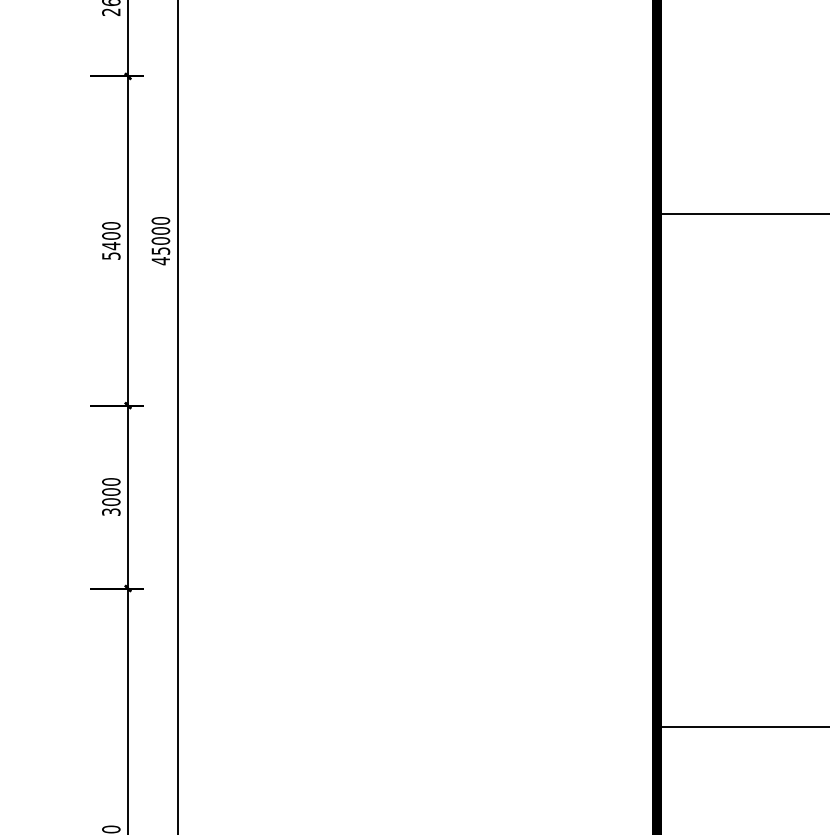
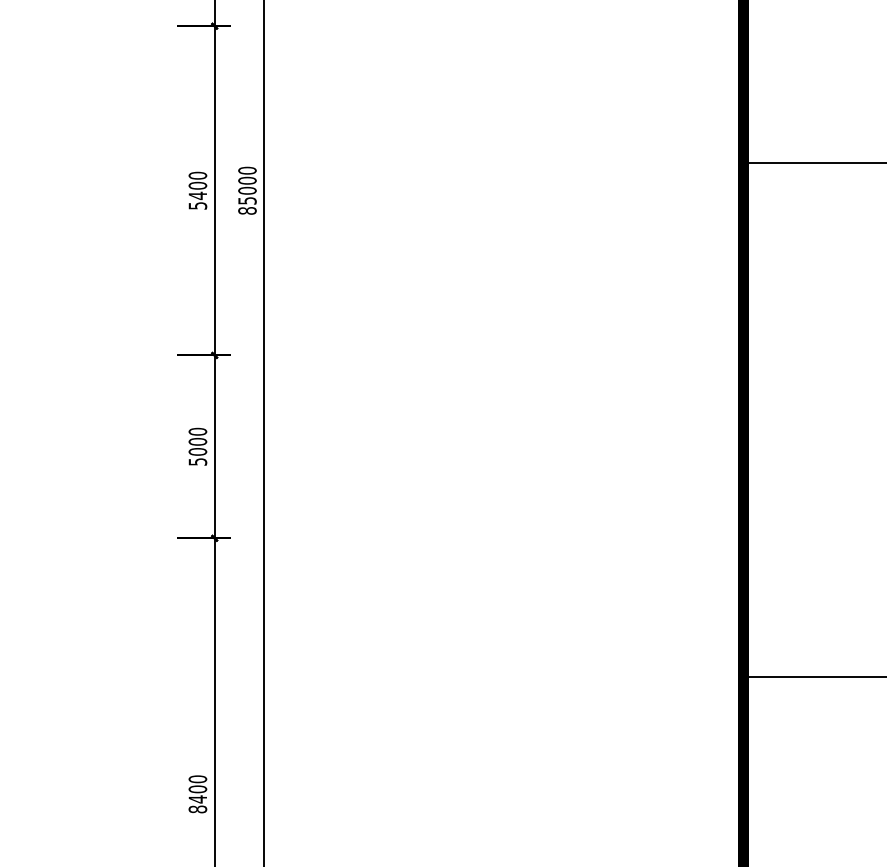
text: (160, 260) -> (247, 210), 45000 -> 85000
text: (110, 511) -> (197, 461), 3000 -> 5000

